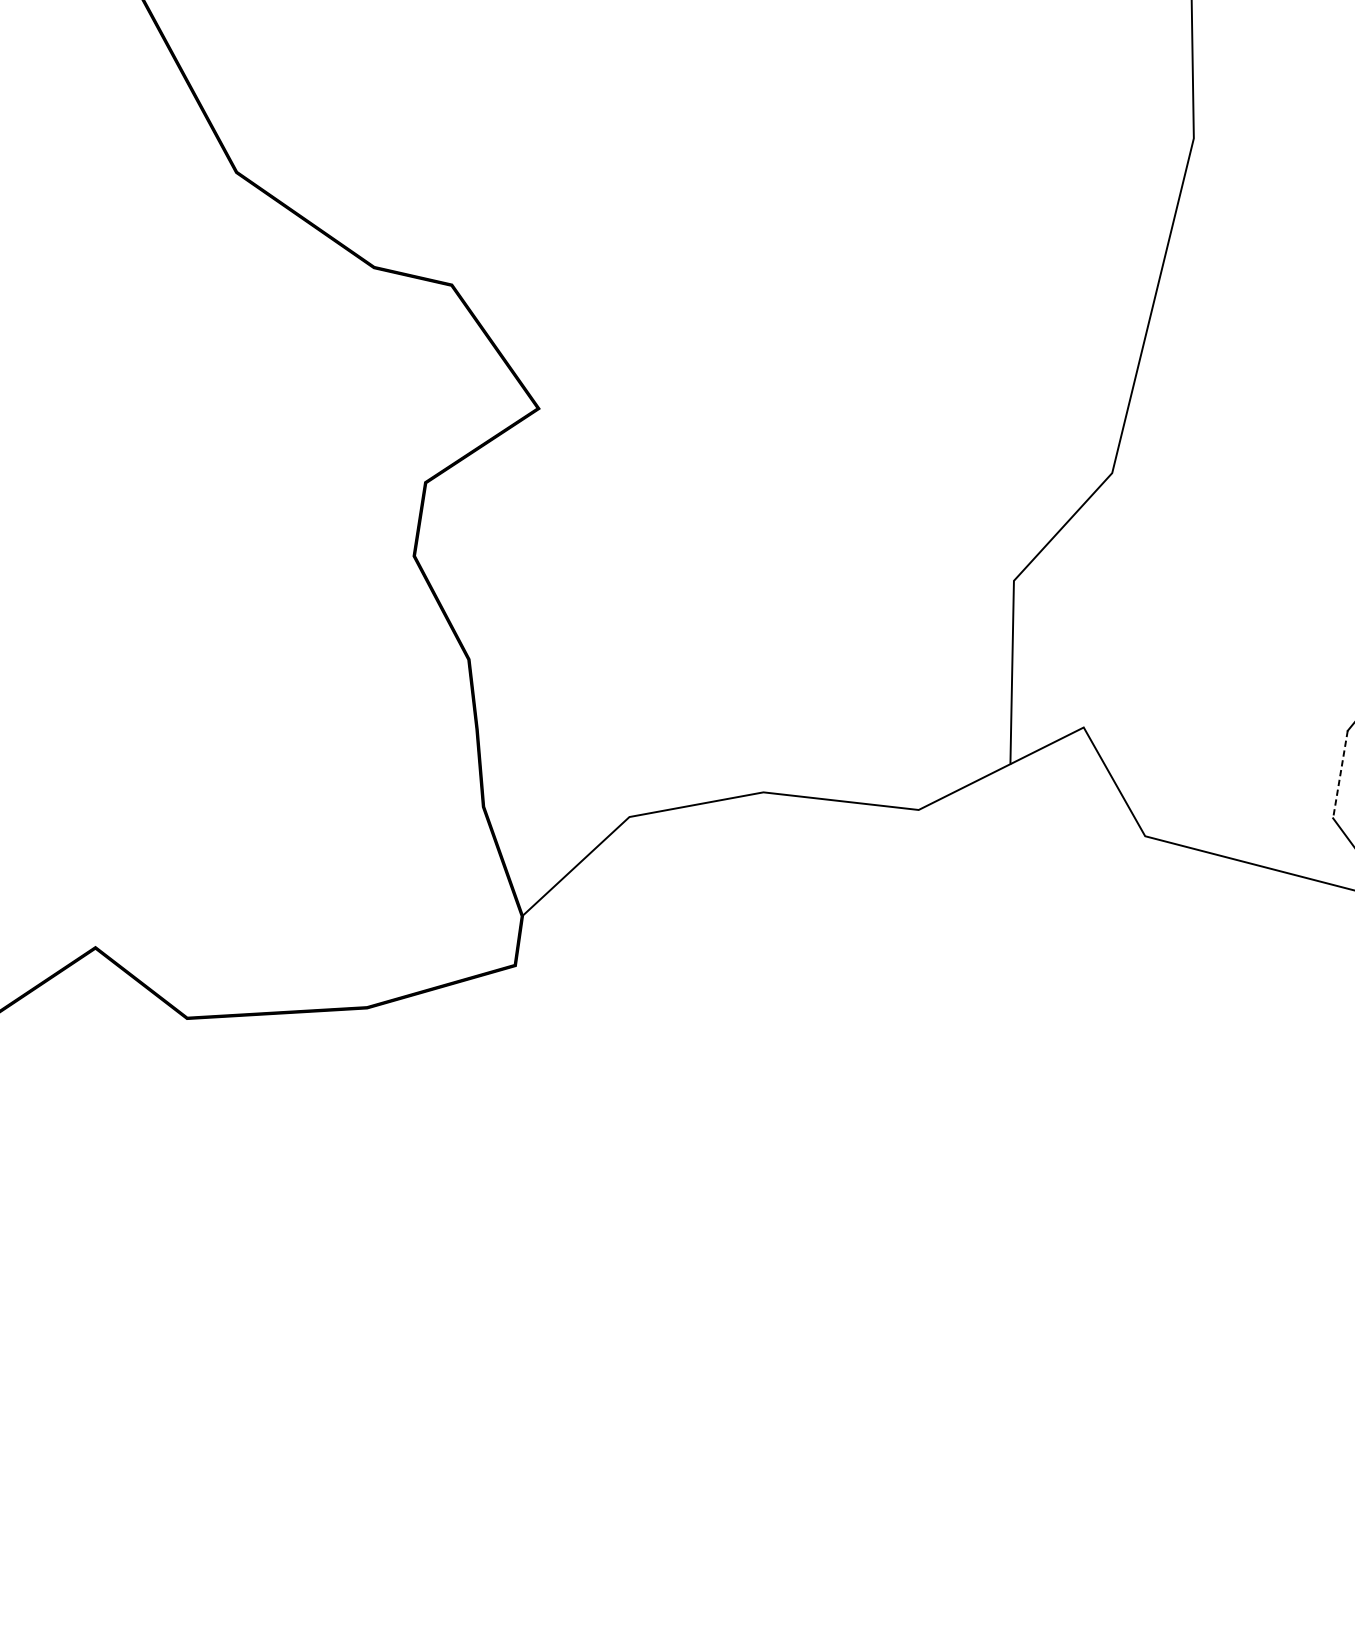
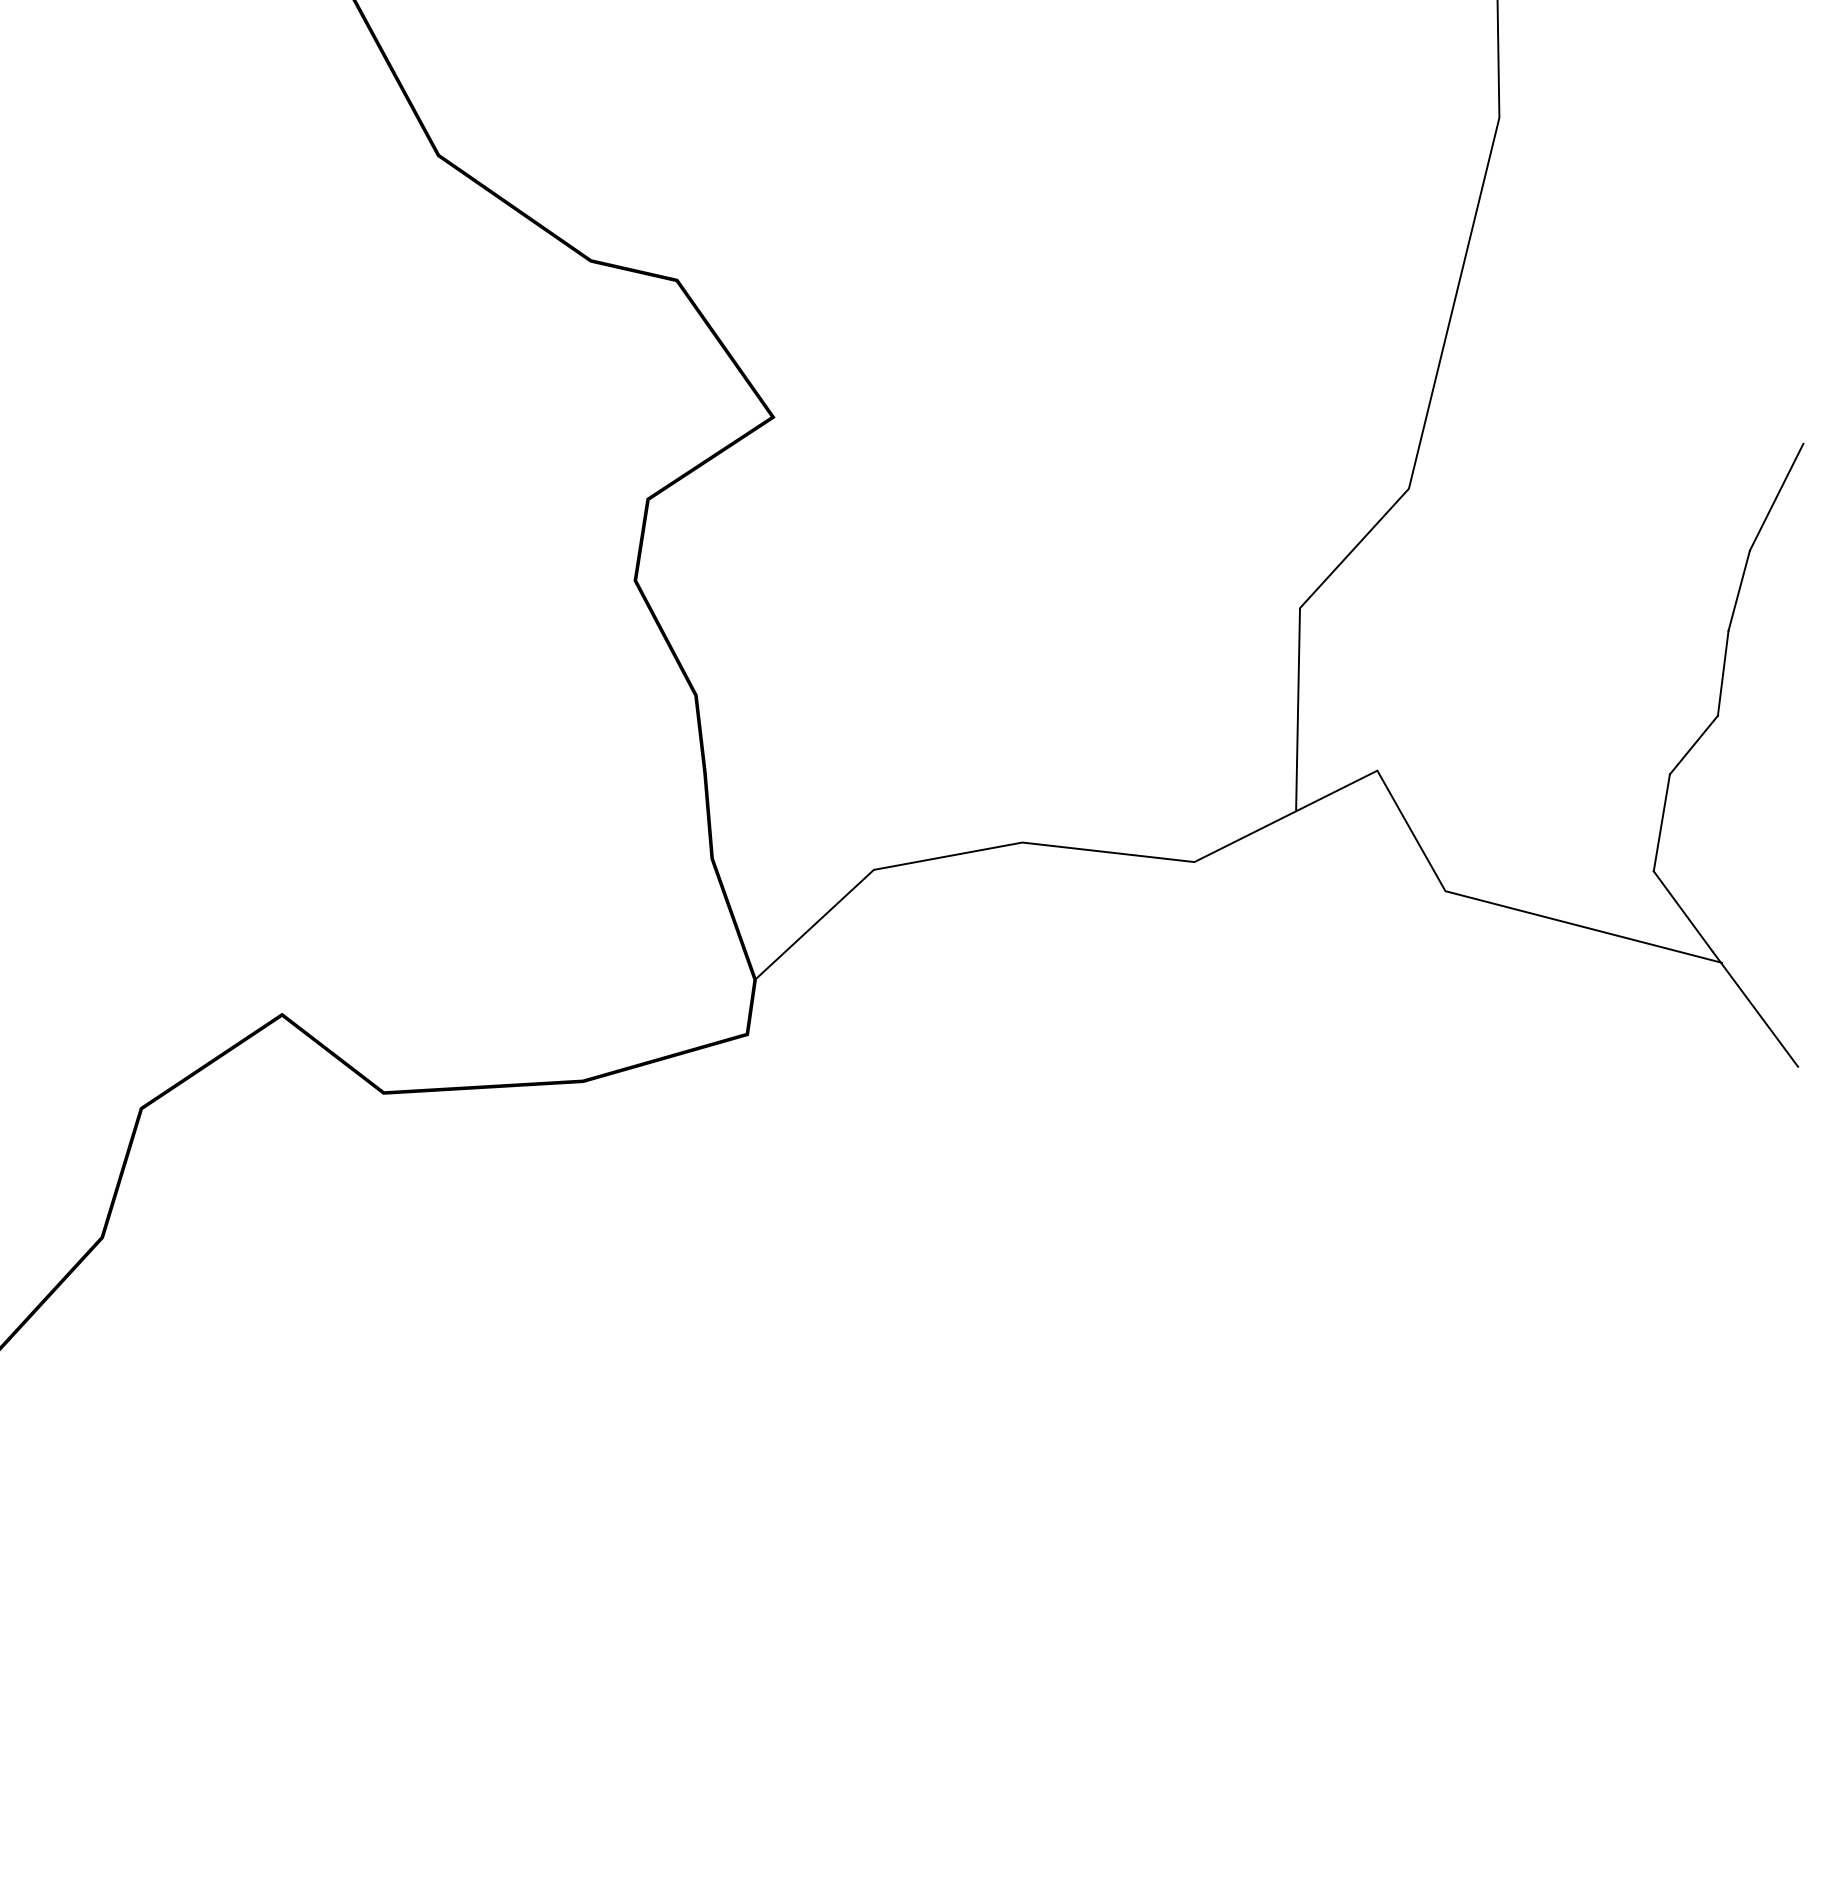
line: (1340, 775) -> (1661, 823), dashed -> solid

